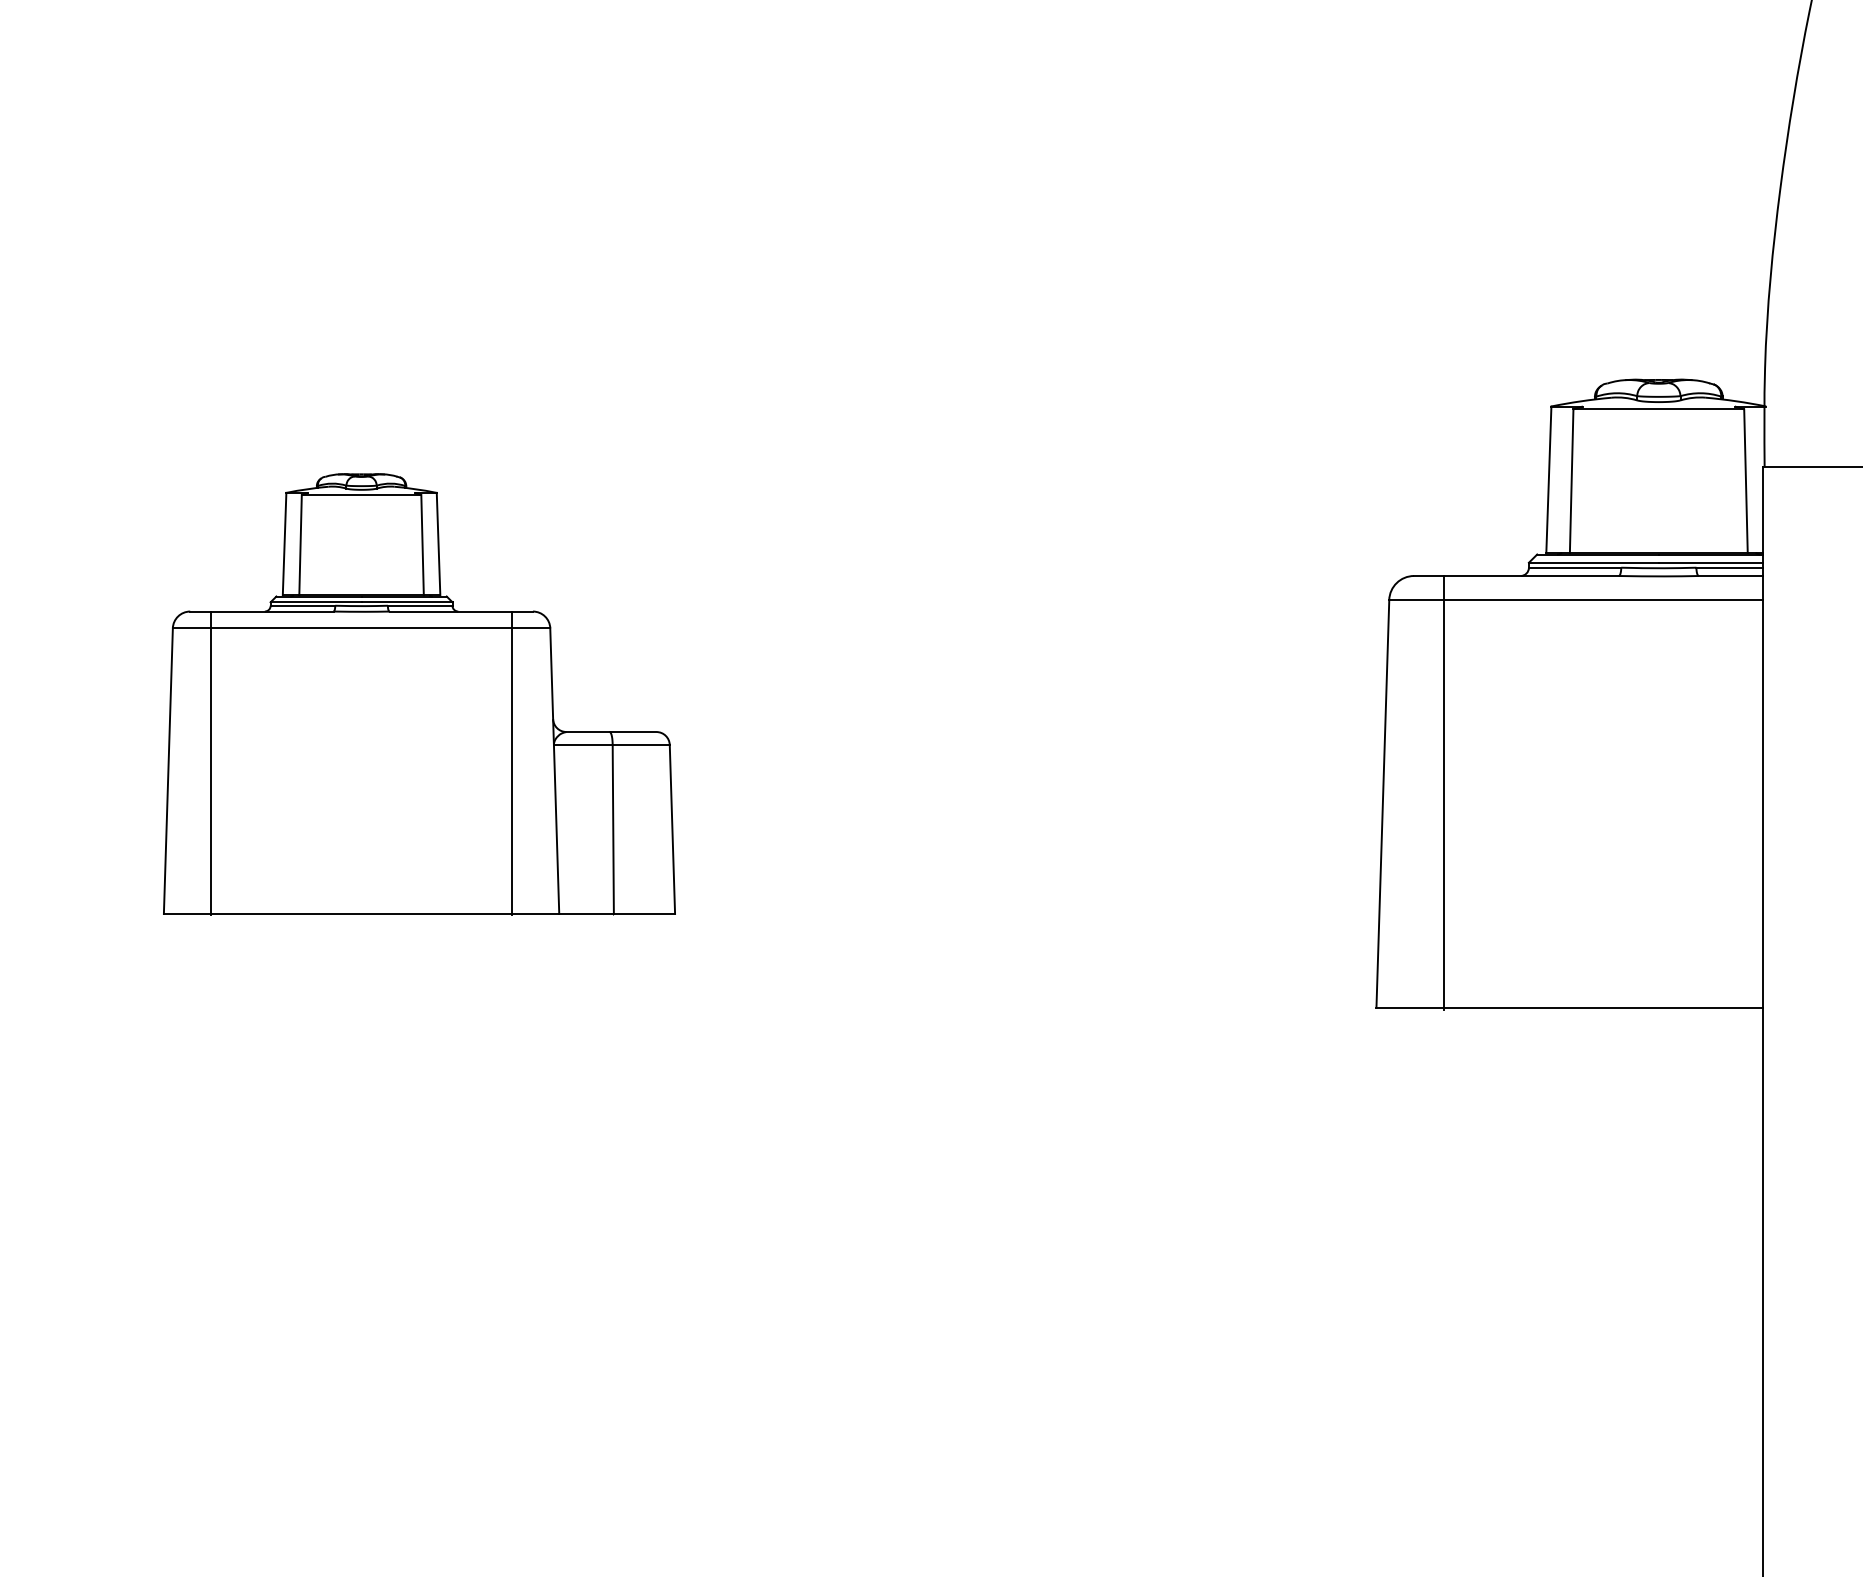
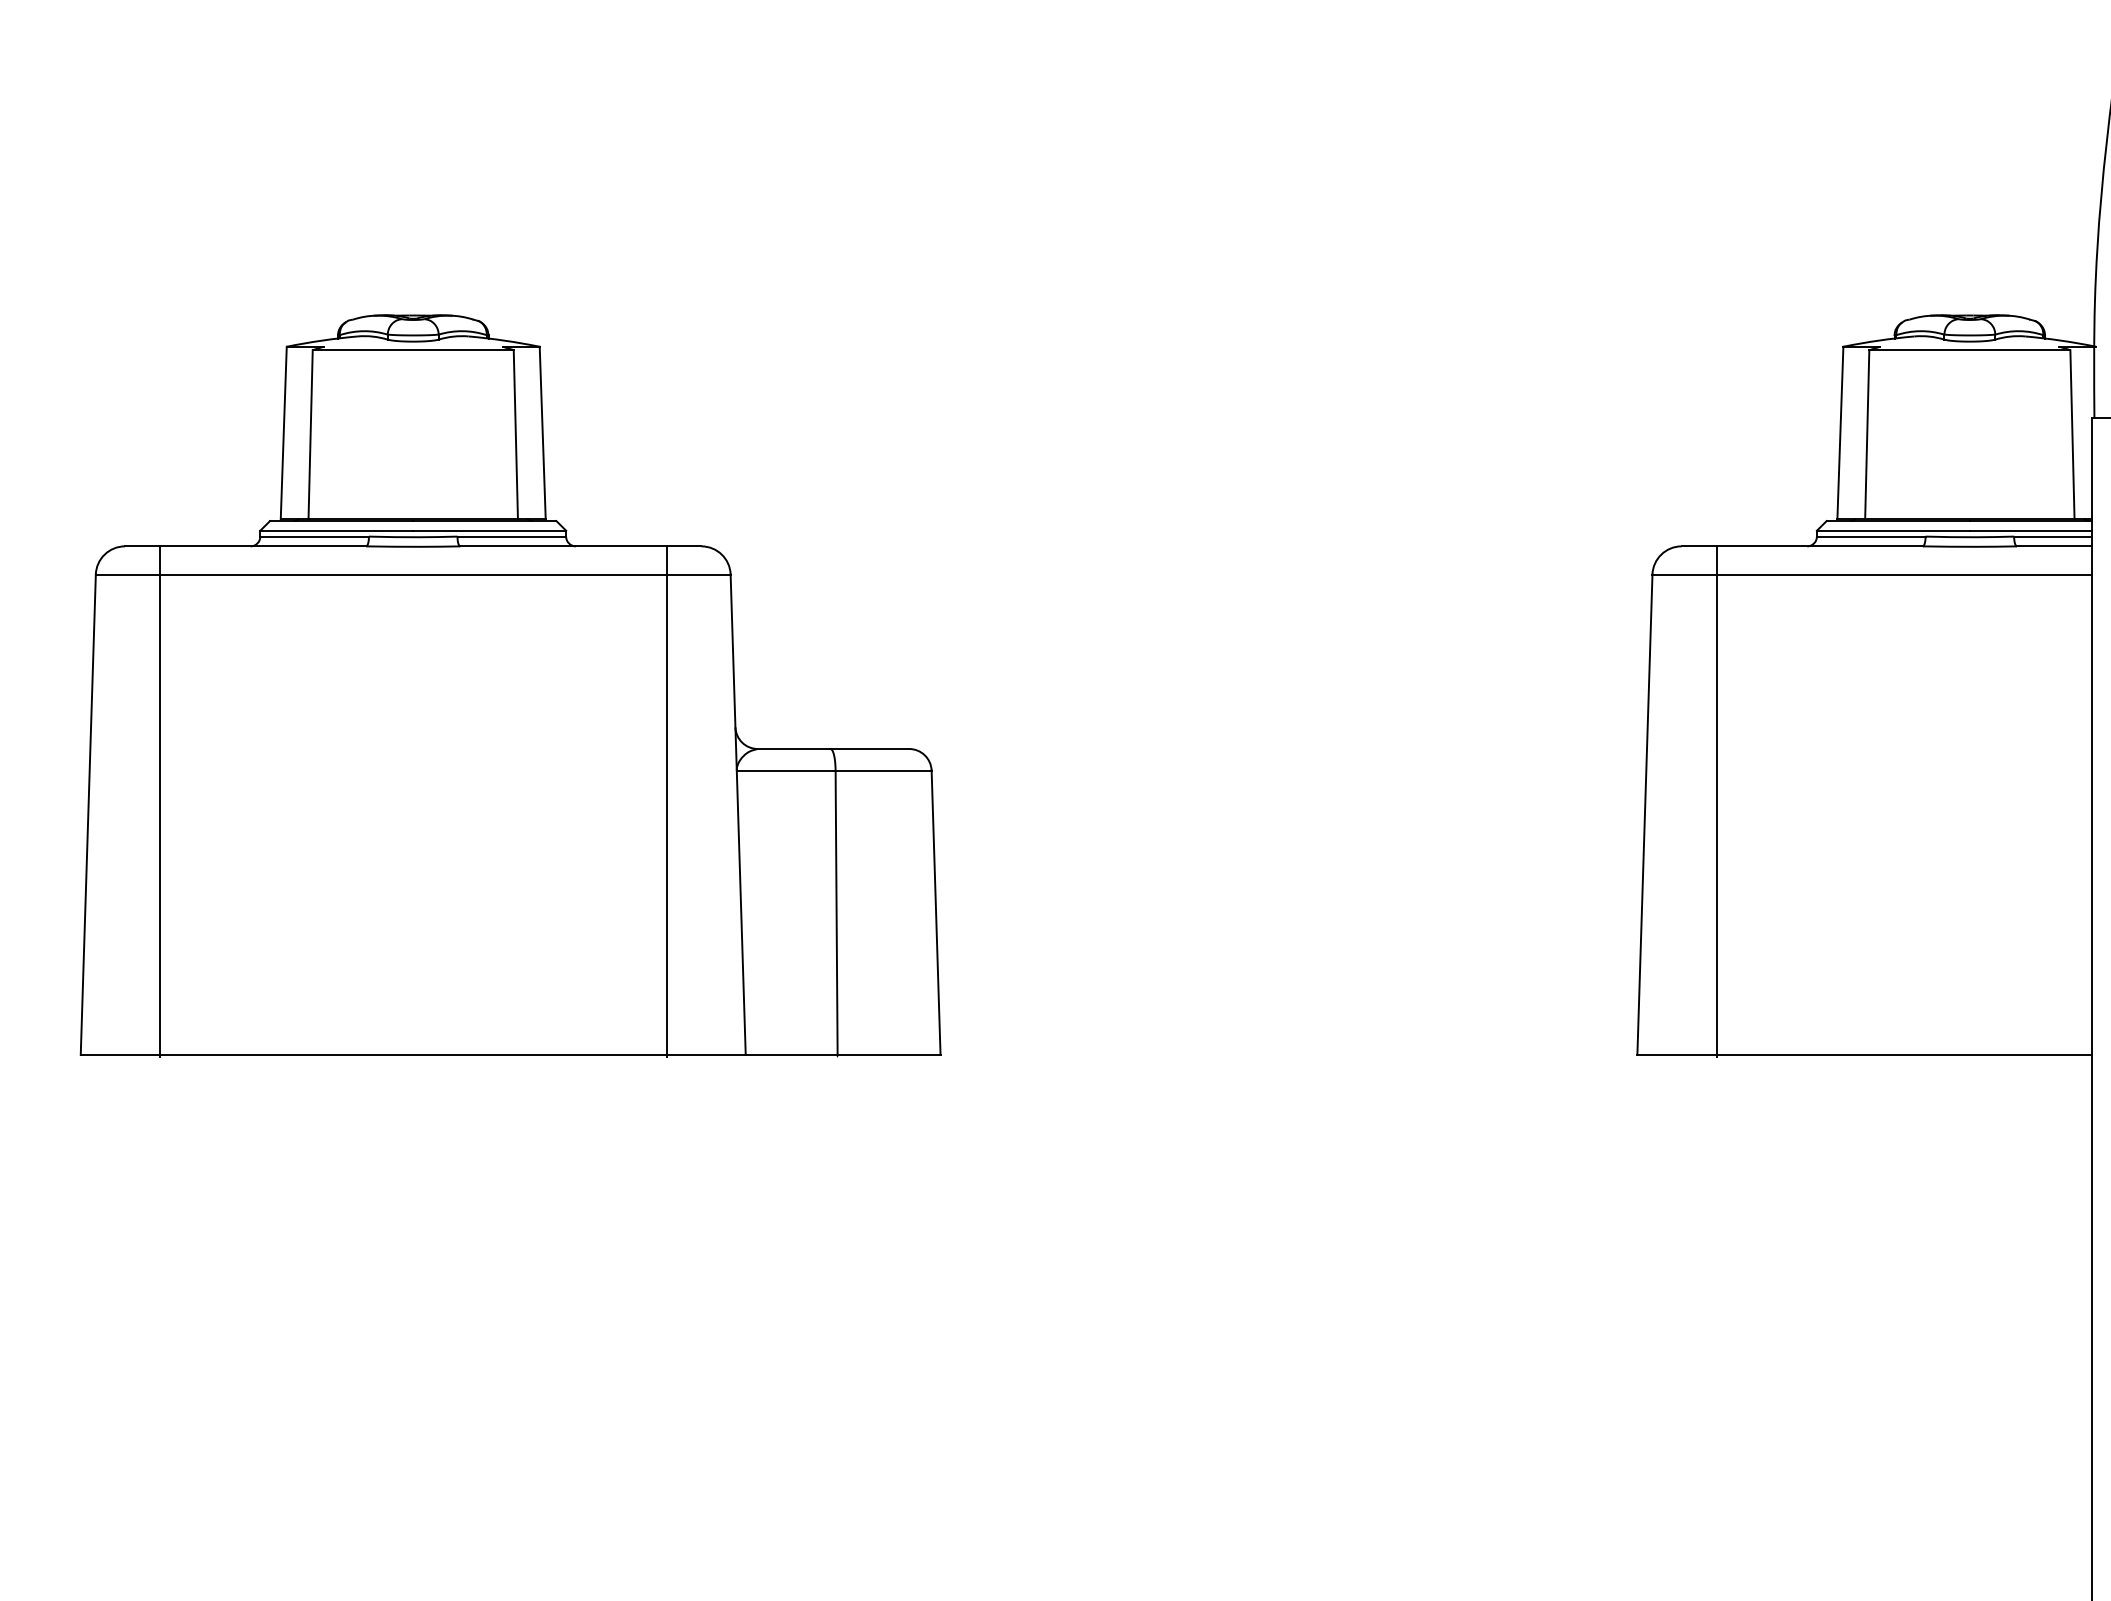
part: (419, 694) -> (510, 685), size x1.43

